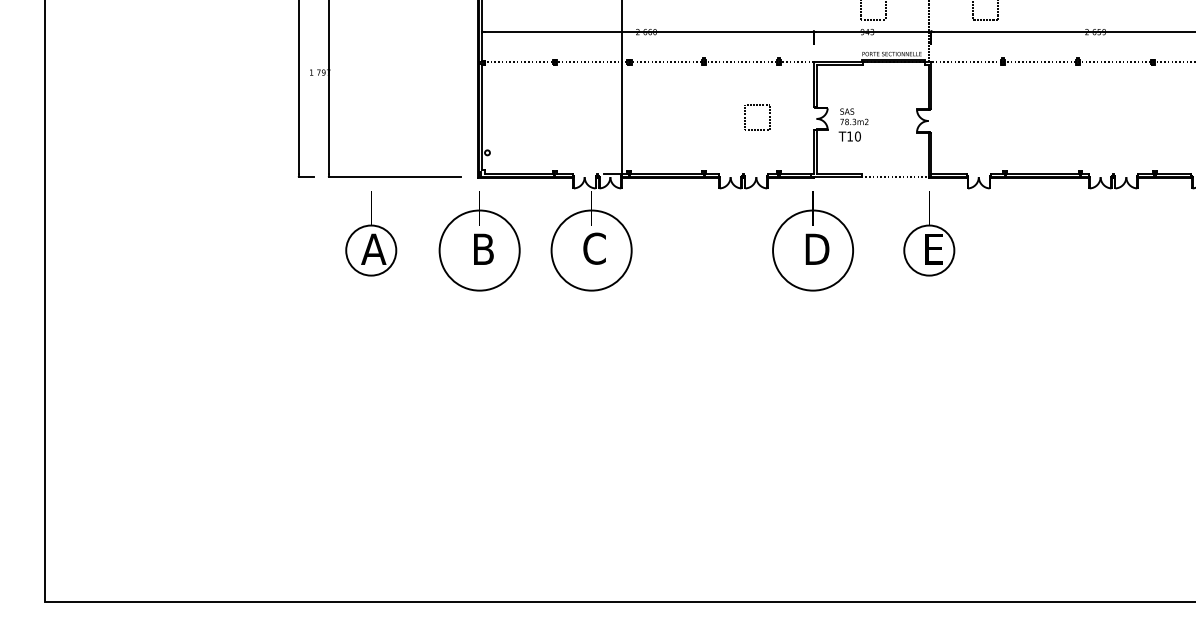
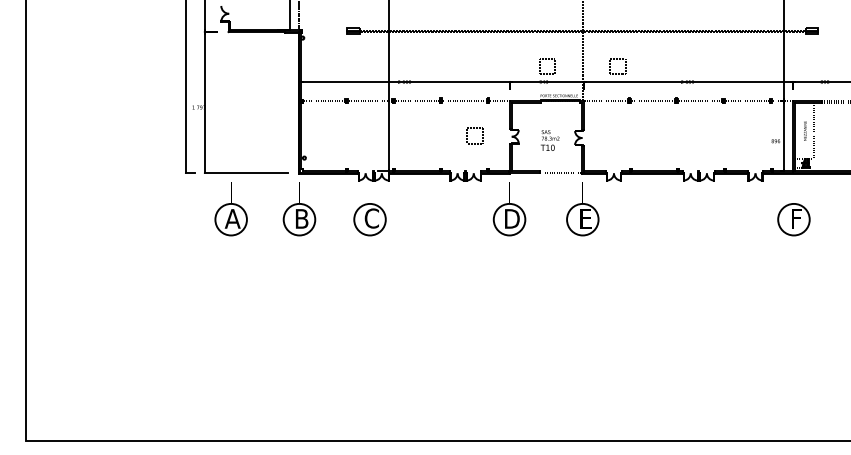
text: (852, 124) -> (549, 140), moved
circle: (479, 250) -> (299, 219), size x0.62
circle: (590, 250) -> (369, 219), size x0.62
circle: (812, 250) -> (509, 219), size x0.62

